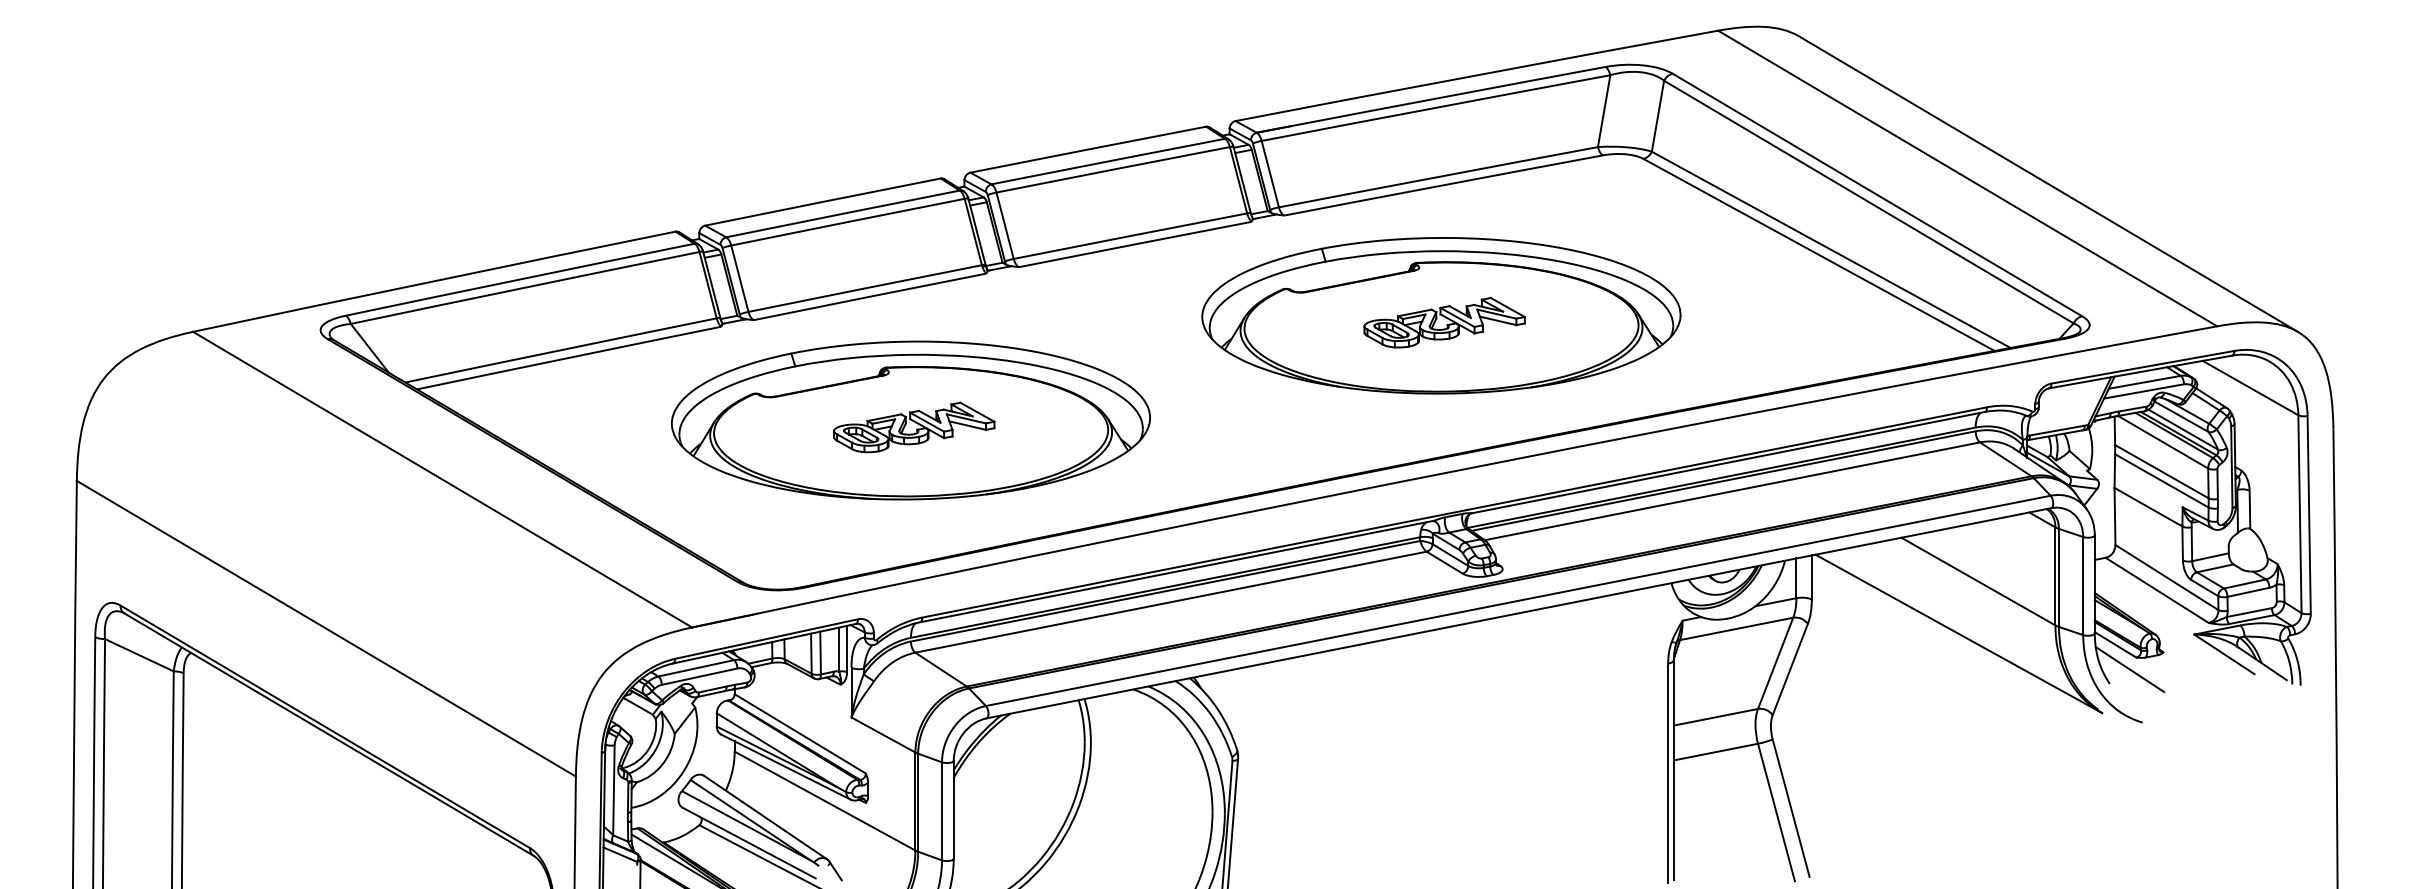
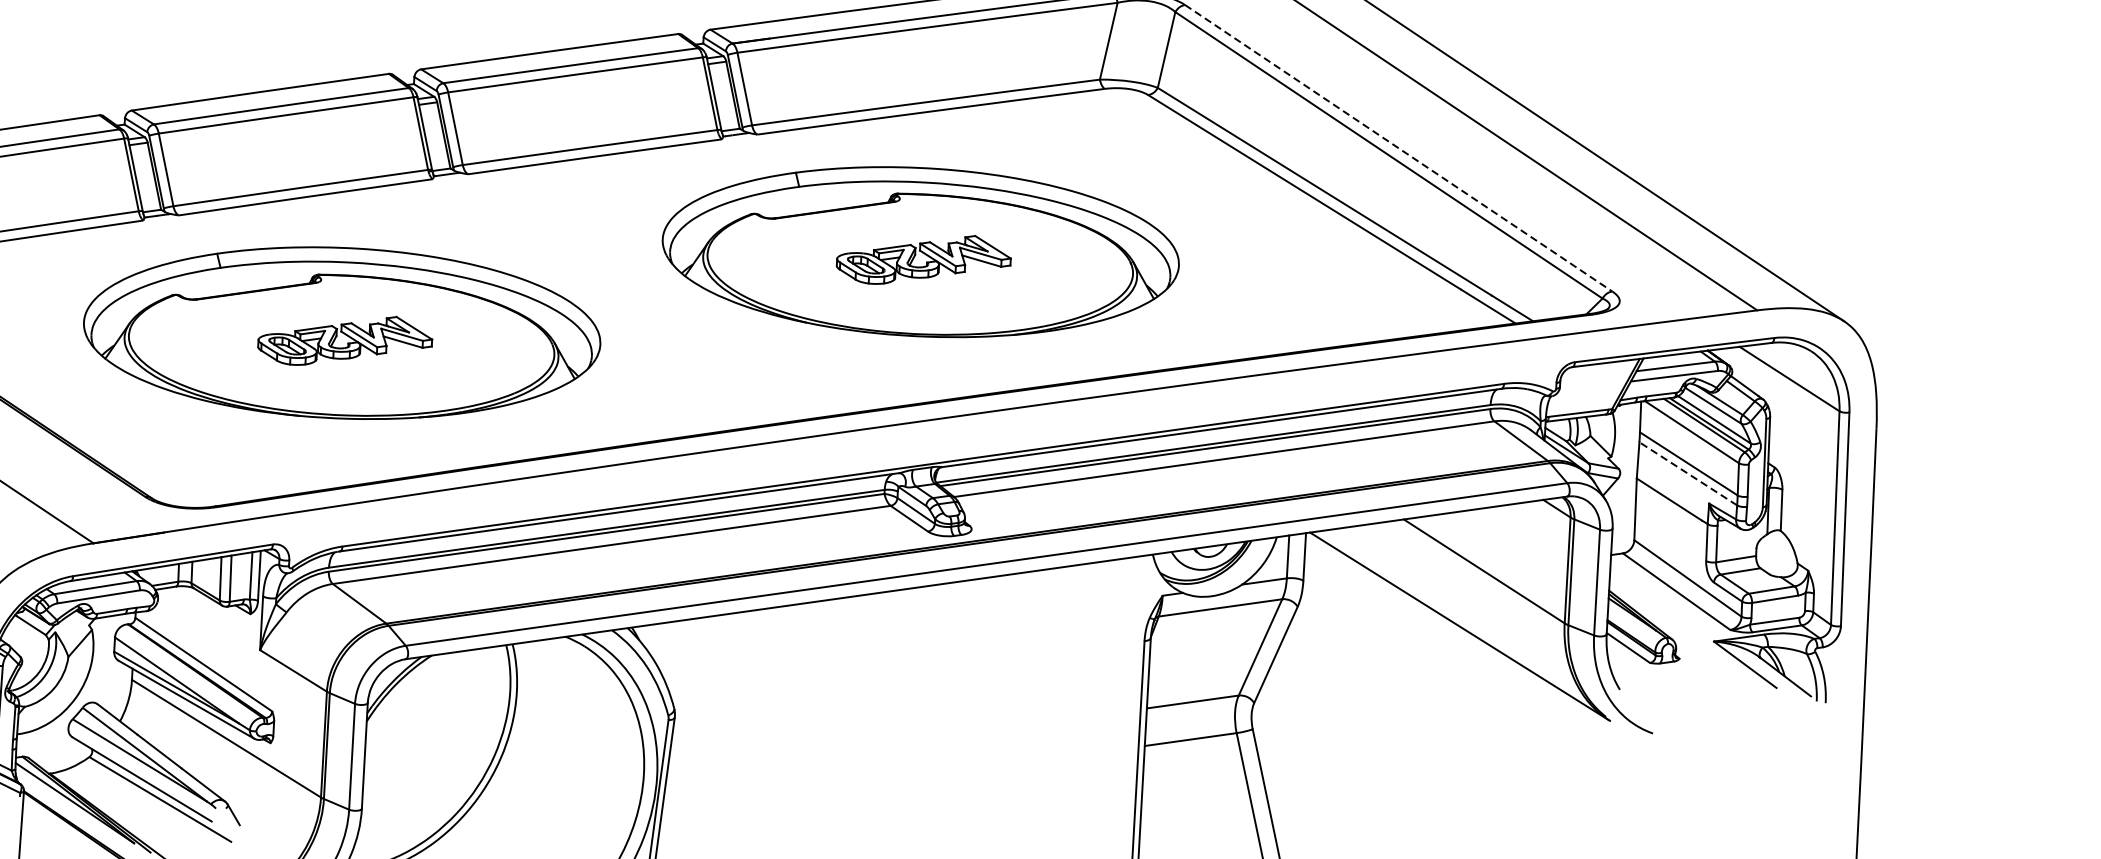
line: (1877, 195) -> (1398, 148), solid -> dashed
line: (2161, 480) -> (1687, 473), solid -> dashed
line: (2129, 669) -> (1641, 675), removed

